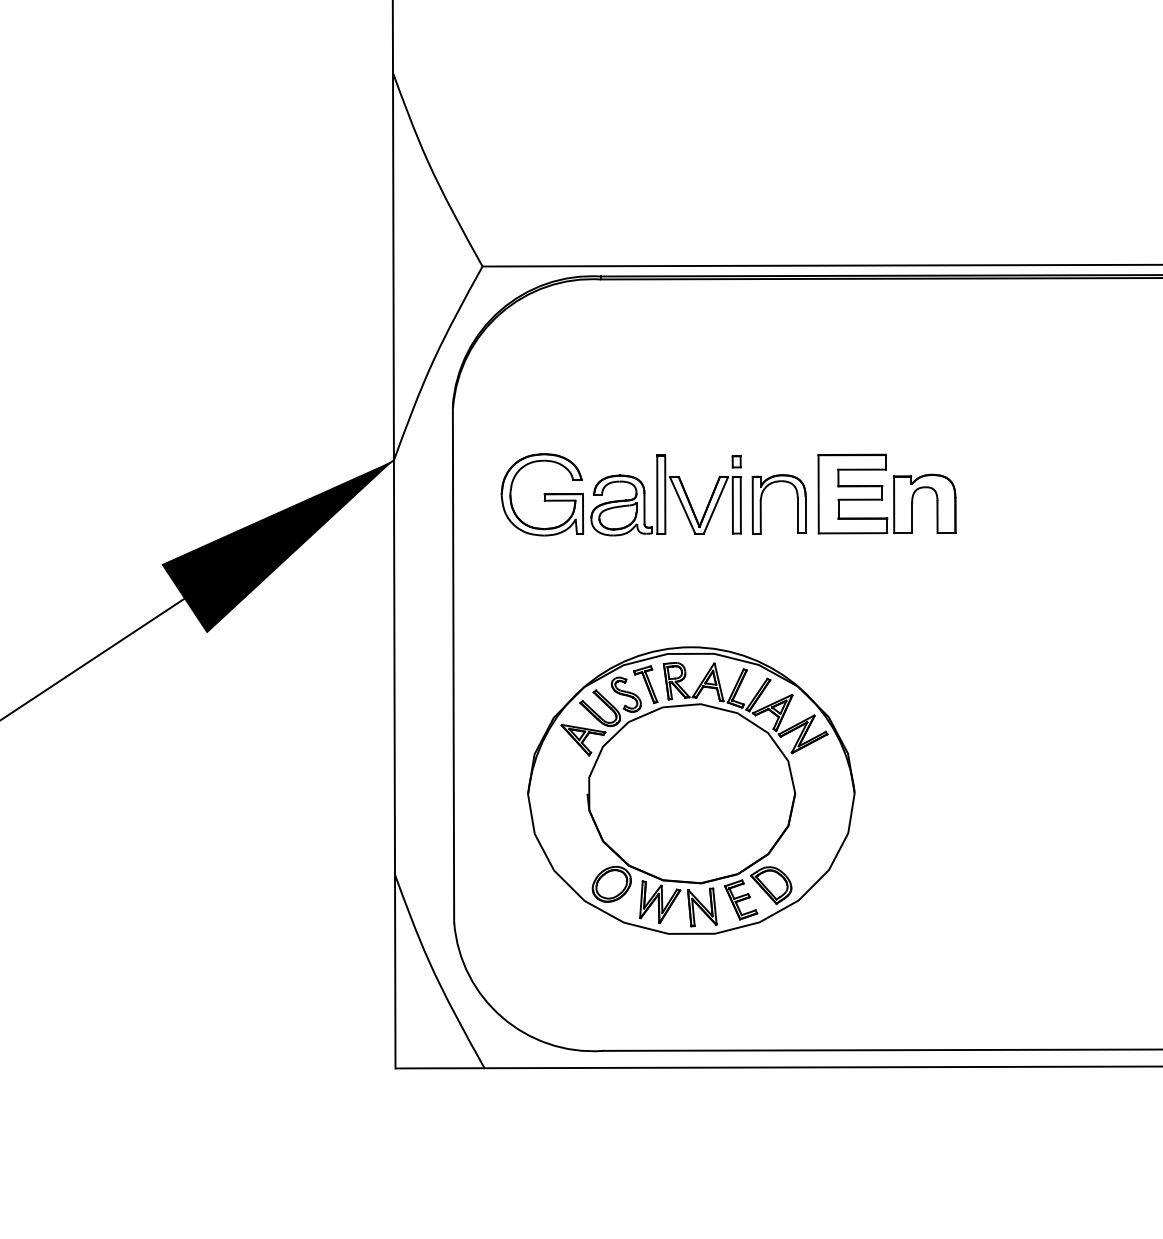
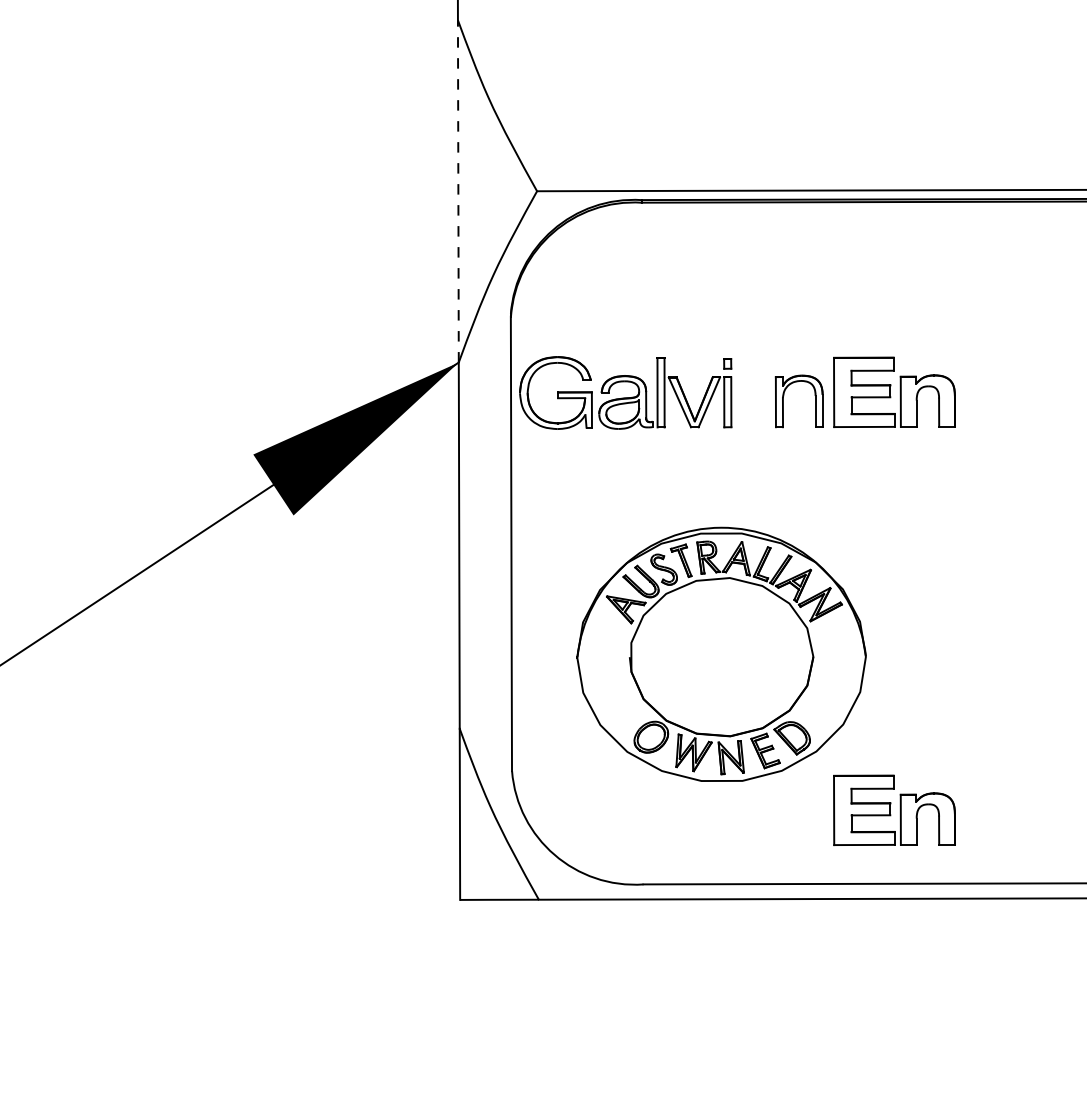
line: (393, 265) -> (458, 190), solid -> dashed
part: (621, 494) -> (625, 392), moved
part: (886, 966) -> (894, 809), added

